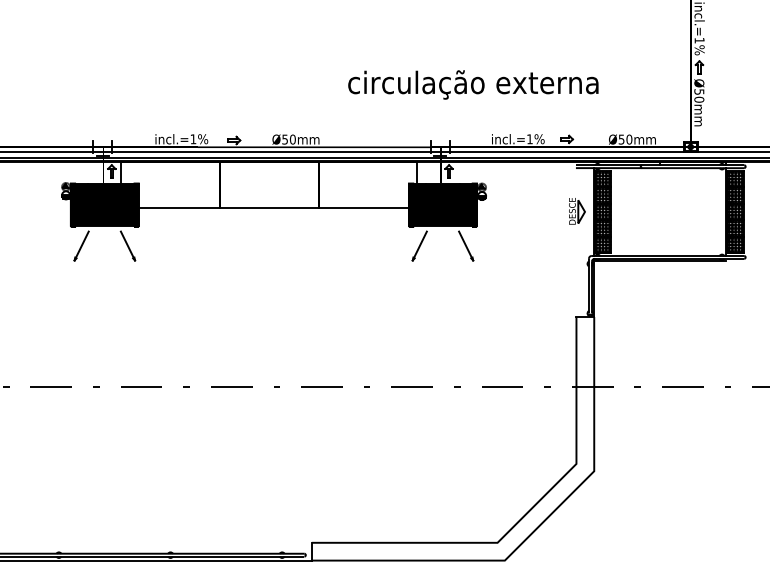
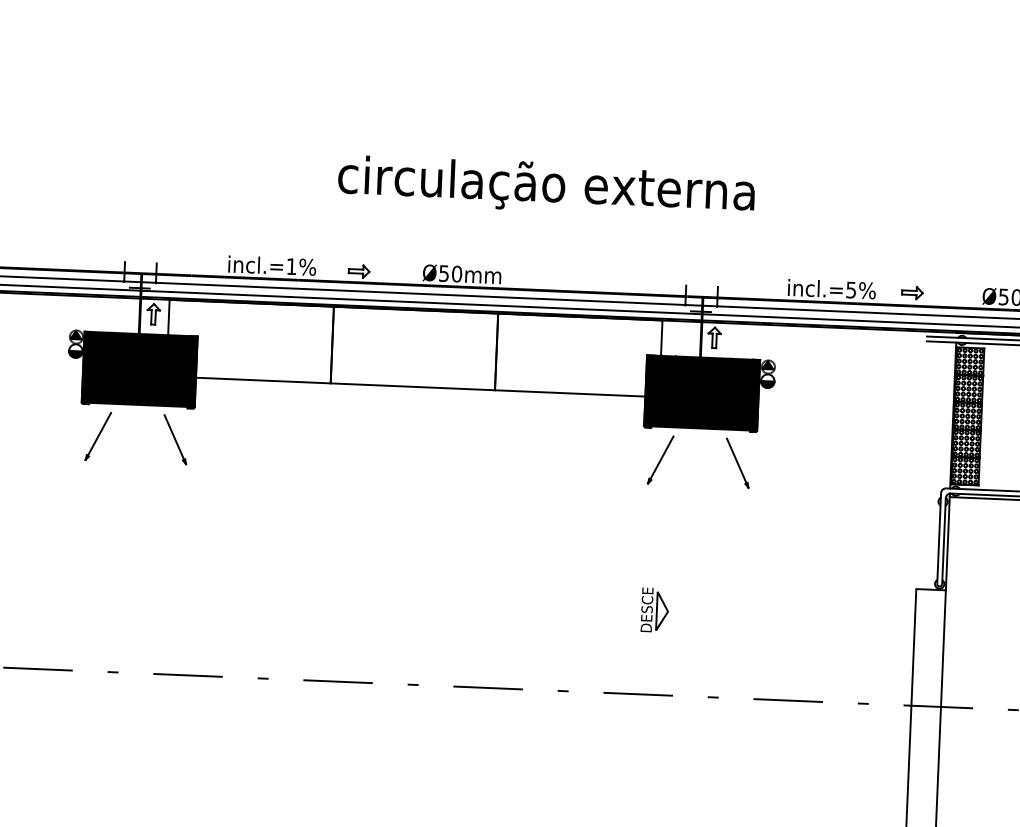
text: (473, 84) -> (546, 186), moved
text: (529, 139) -> (850, 290), incl.=1%%% -> incl.=5%%%
part: (577, 211) -> (655, 610), moved

